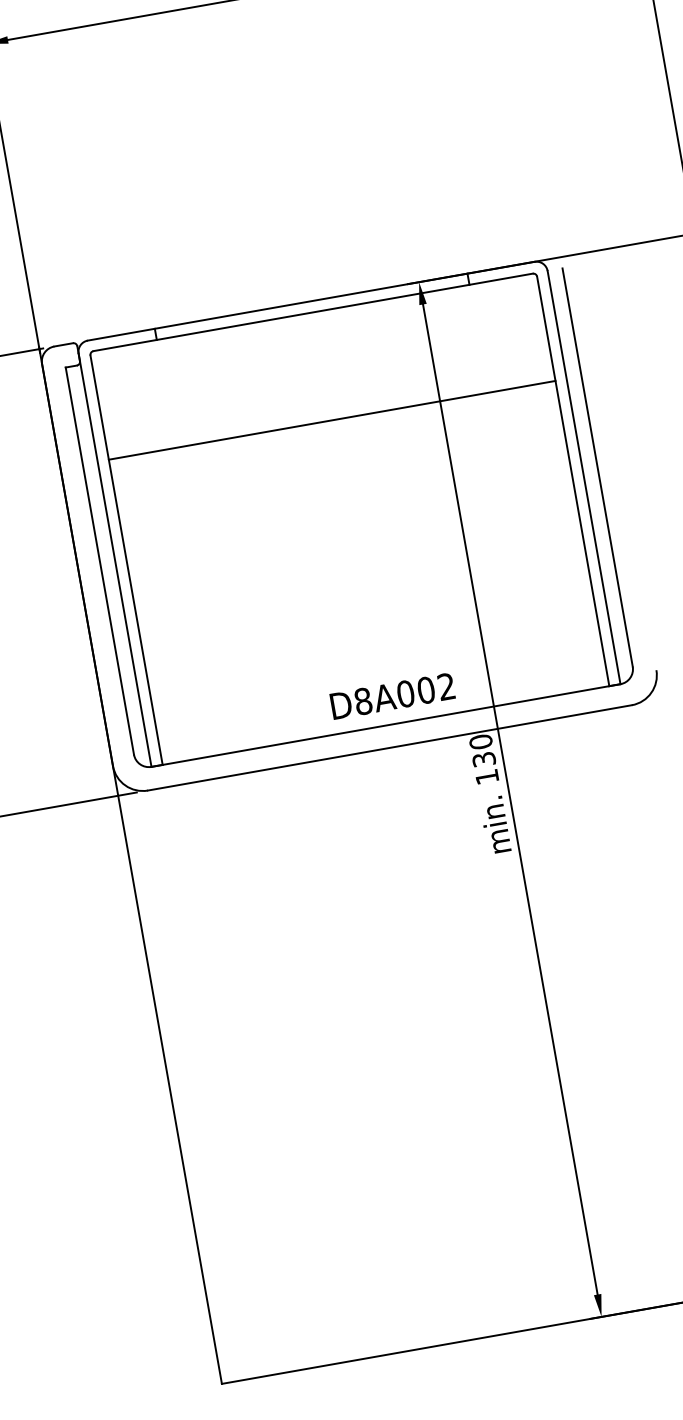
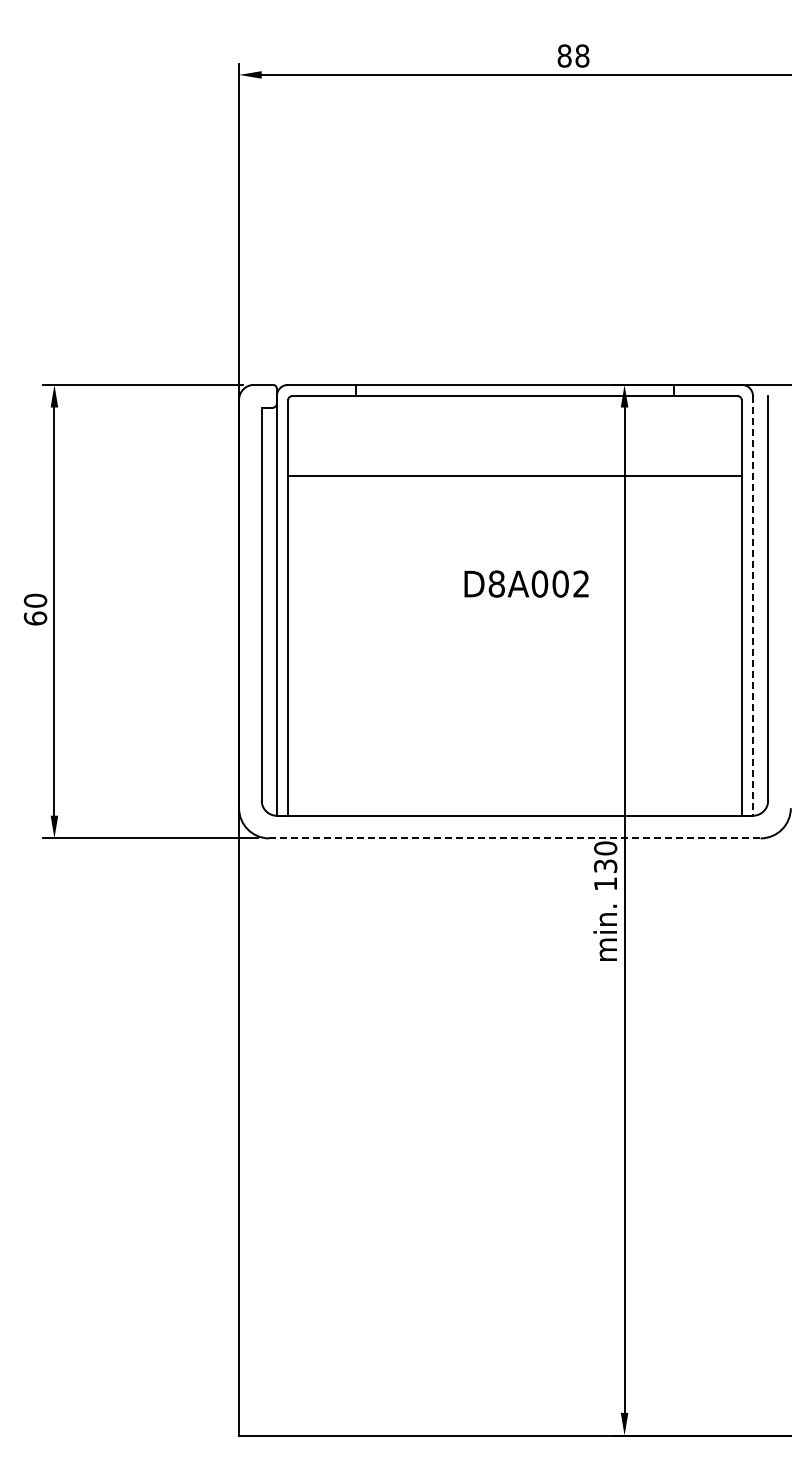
line: (331, 420) -> (514, 475), moved
line: (584, 477) -> (753, 605), solid -> dashed
text: (392, 695) -> (526, 583), moved
line: (389, 748) -> (514, 838), solid -> dashed

